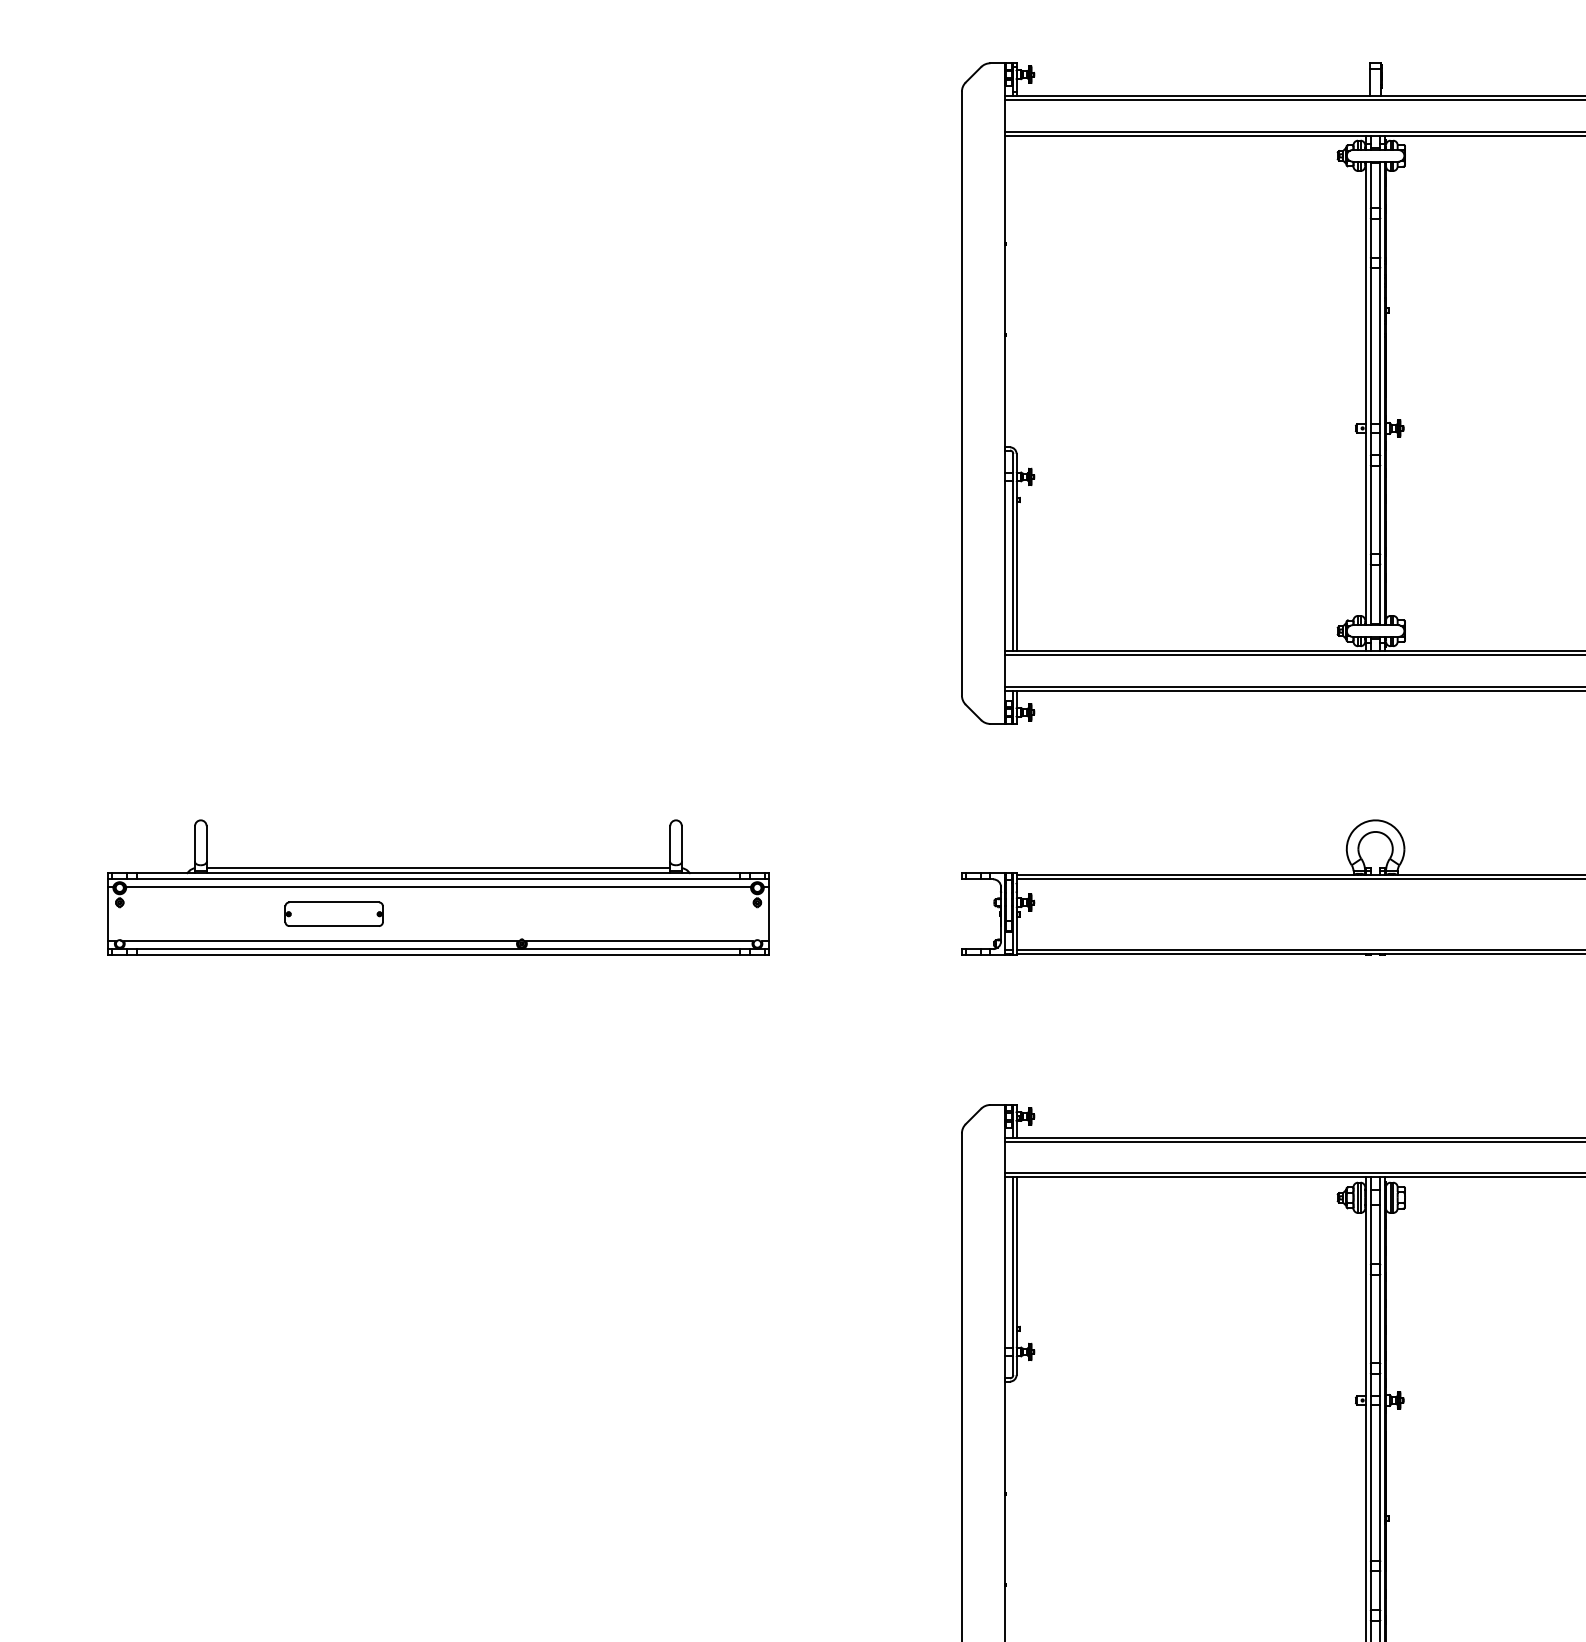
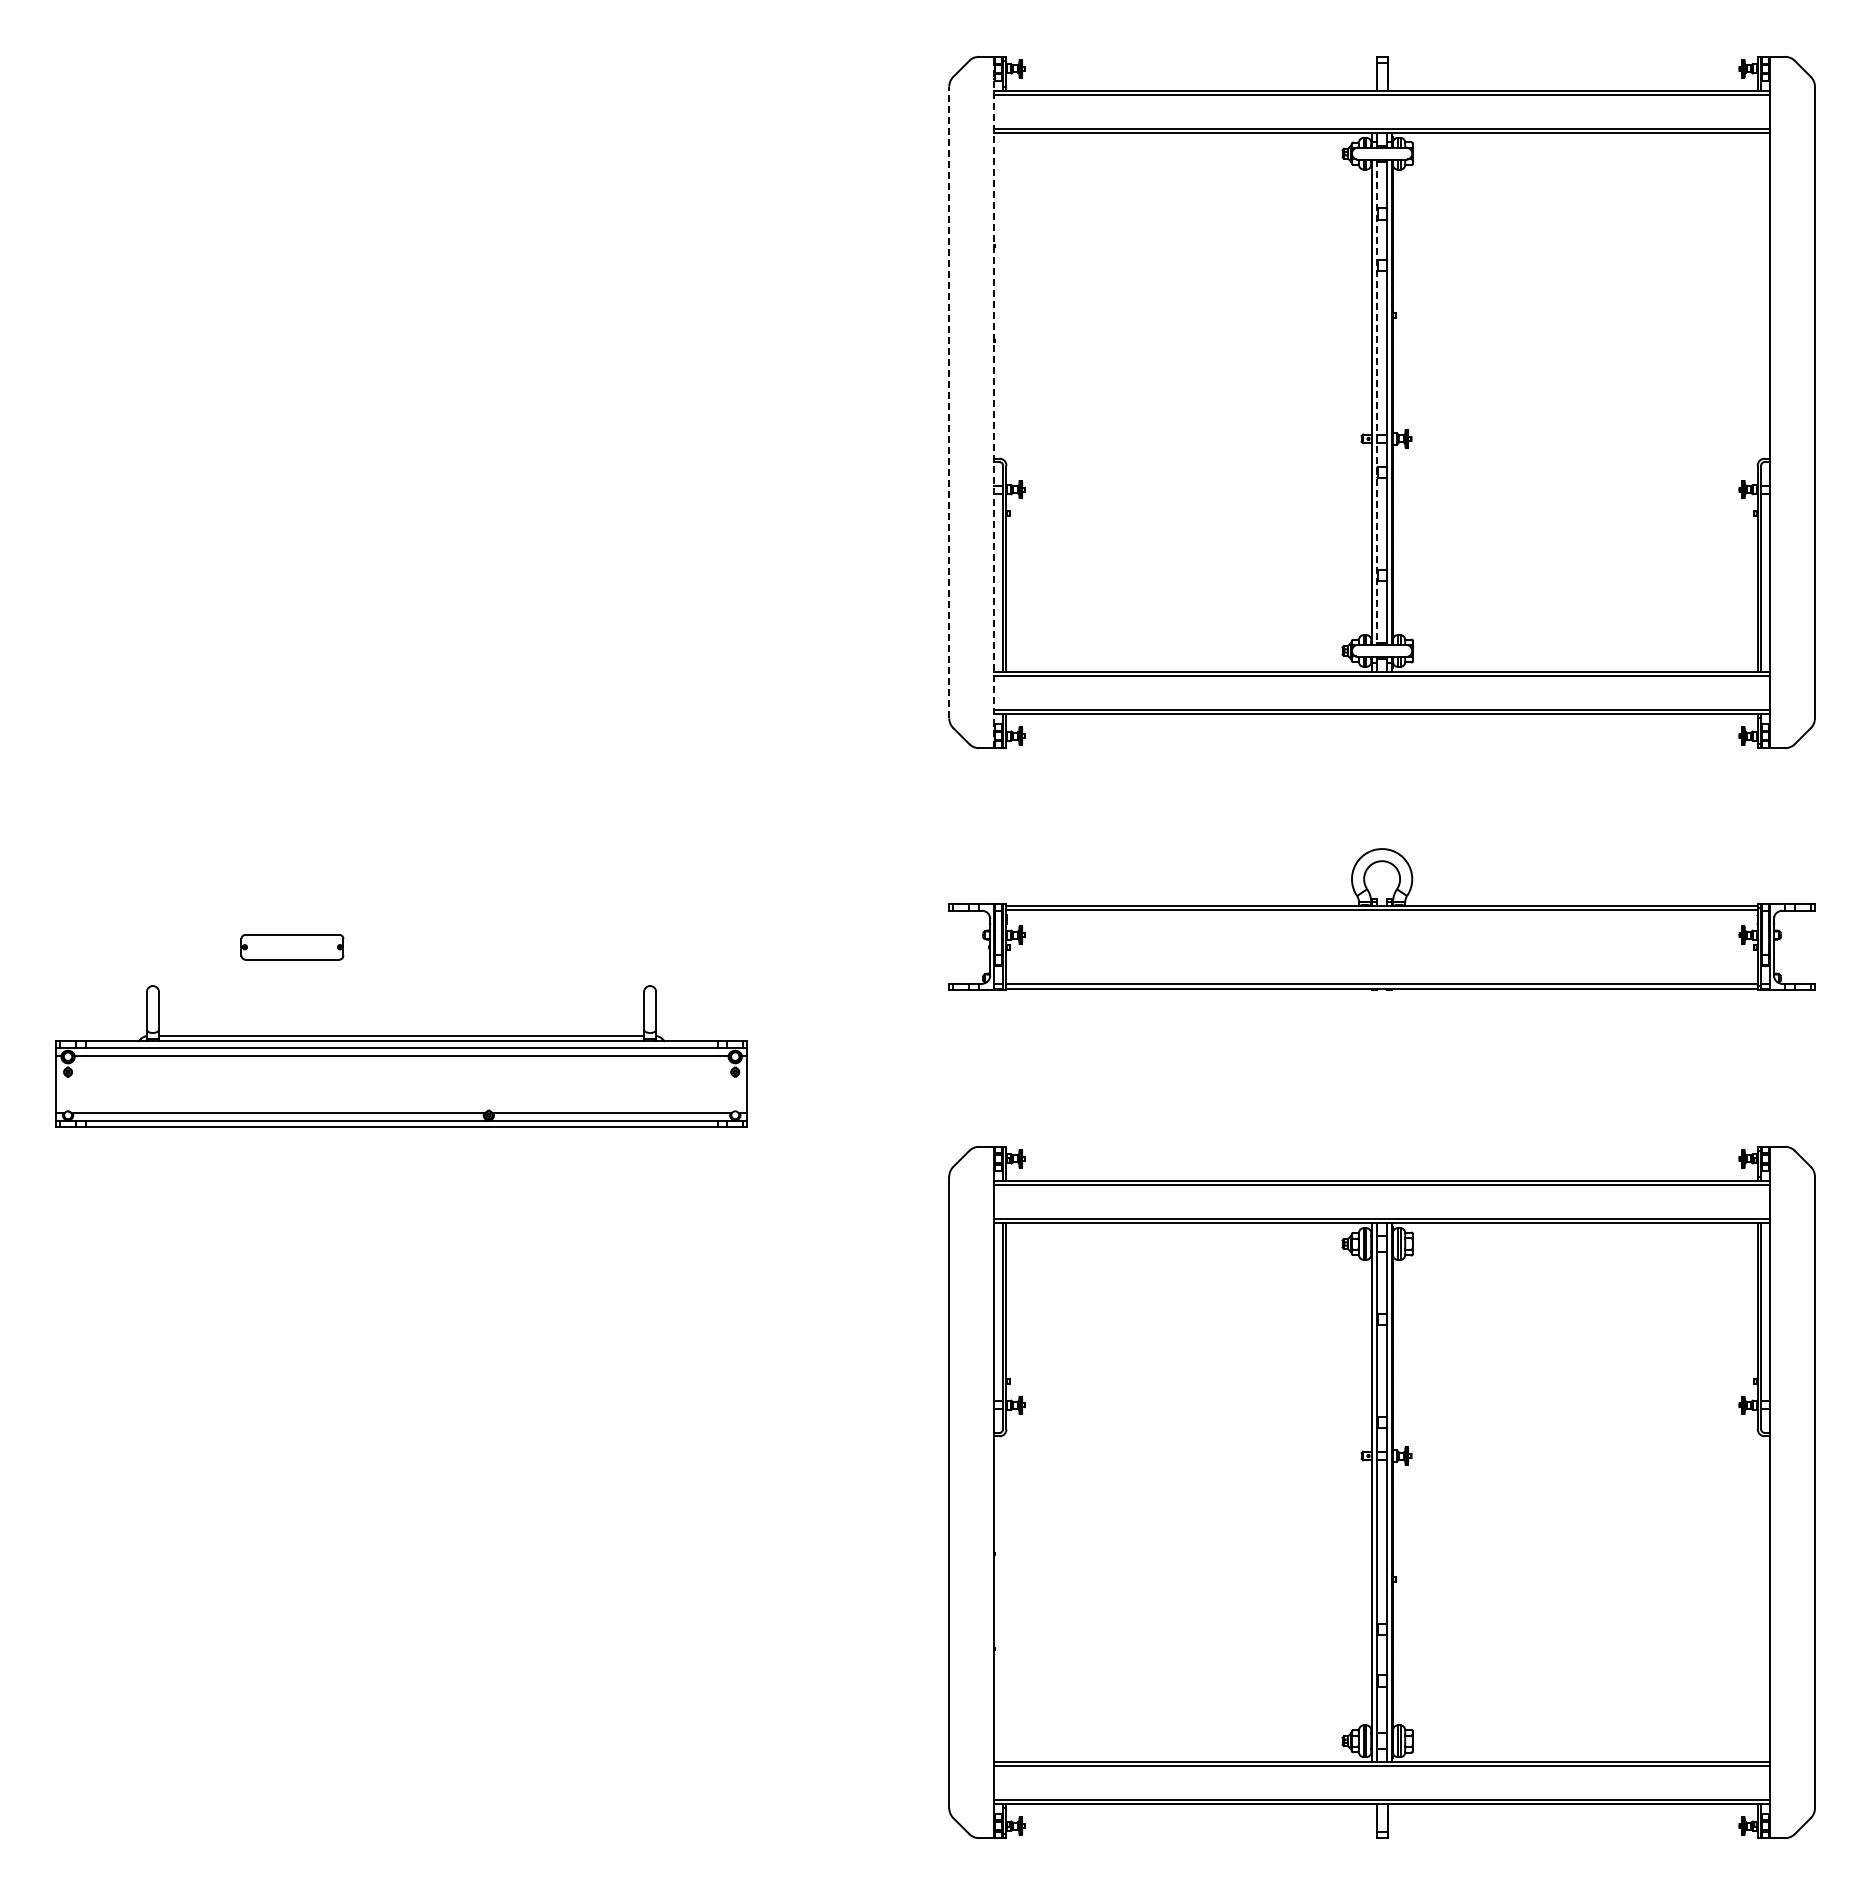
line: (962, 393) -> (949, 402), solid -> dashed
line: (1005, 393) -> (994, 402), solid -> dashed
line: (1371, 393) -> (1377, 402), solid -> dashed
part: (438, 887) -> (401, 1056), moved

